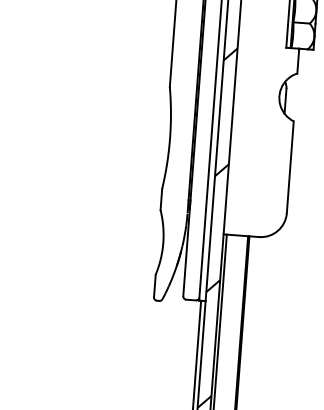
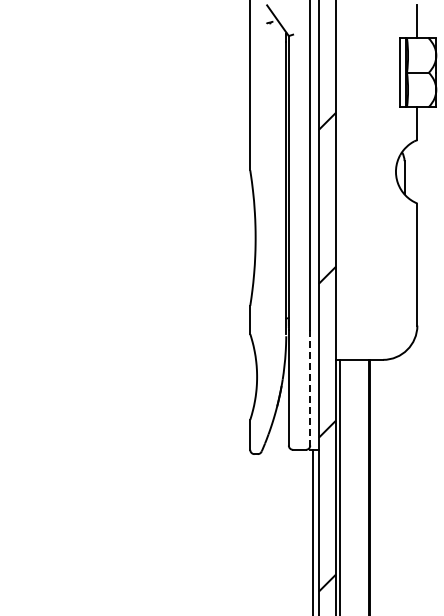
line: (202, 255) -> (310, 389), solid -> dashed

